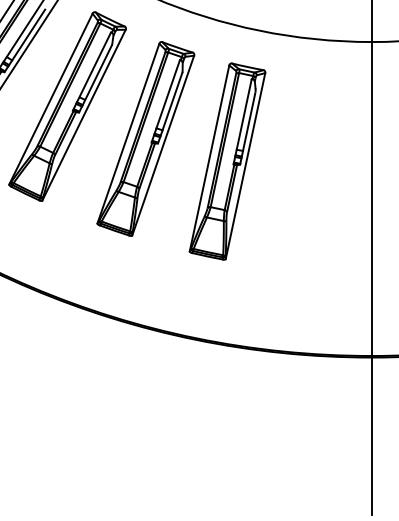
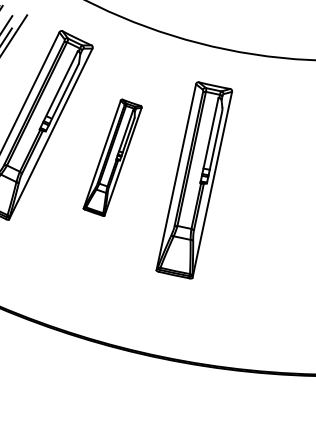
part: (145, 138) -> (112, 157), size x0.6

